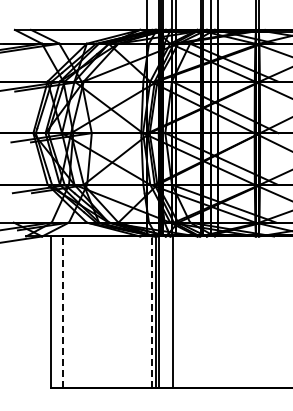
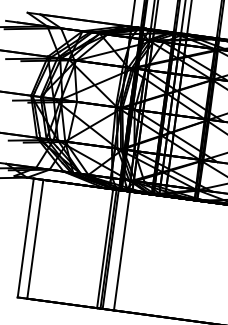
line: (62, 312) -> (35, 239), dashed -> solid
line: (151, 312) -> (104, 248), dashed -> solid

